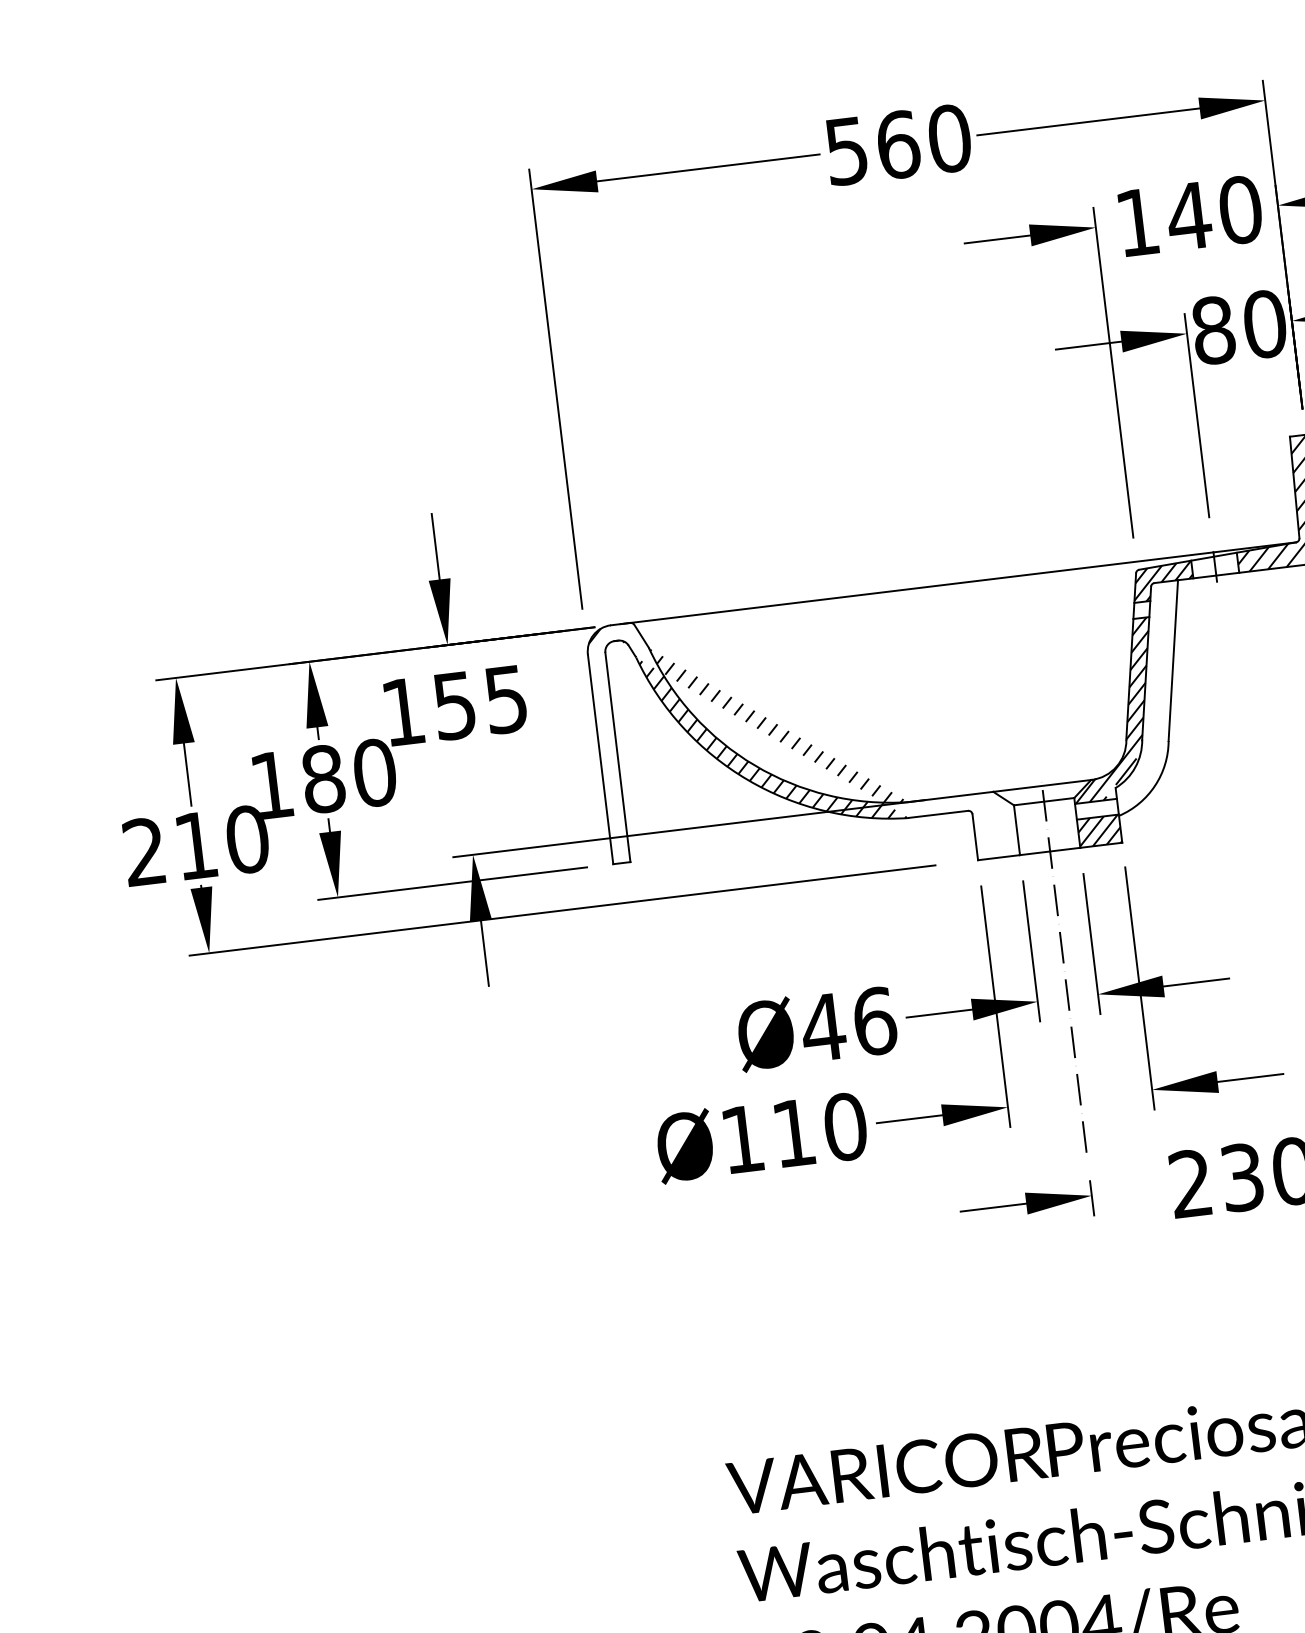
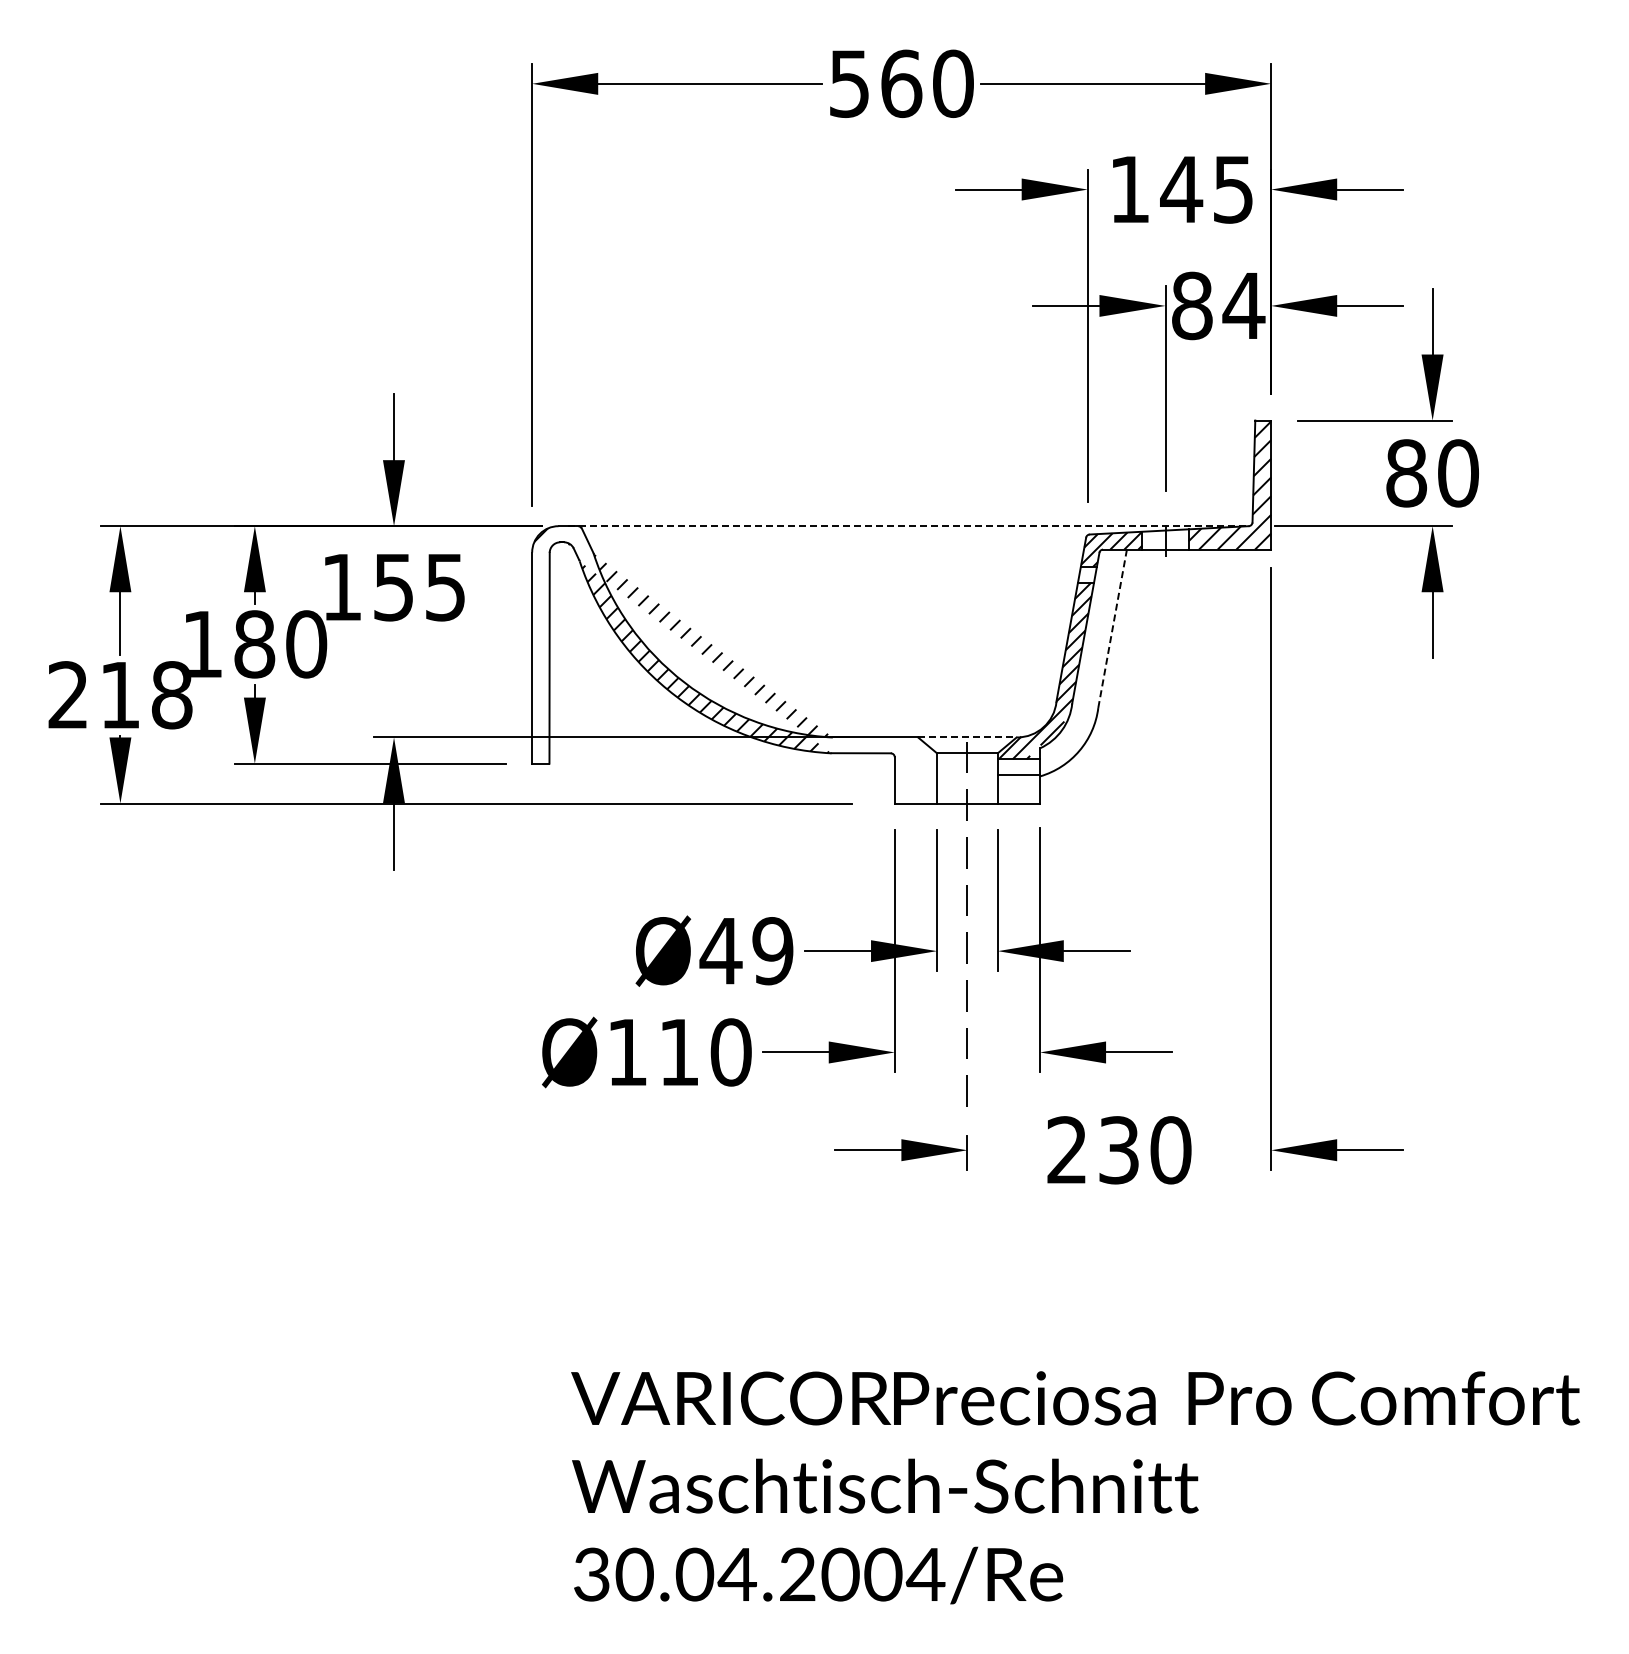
text: (1240, 209) -> (1233, 189), 140 -> 145
text: (1264, 323) -> (1243, 305), 80 -> 84
line: (958, 583) -> (908, 526), solid -> dashed
line: (1173, 660) -> (1112, 628), solid -> dashed
line: (1043, 785) -> (968, 737), solid -> dashed
hatch: (1099, 831) -> (1018, 789), removed
text: (247, 839) -> (171, 695), 210 -> 218
text: (874, 1021) -> (772, 951), Ø46 -> Ø49

